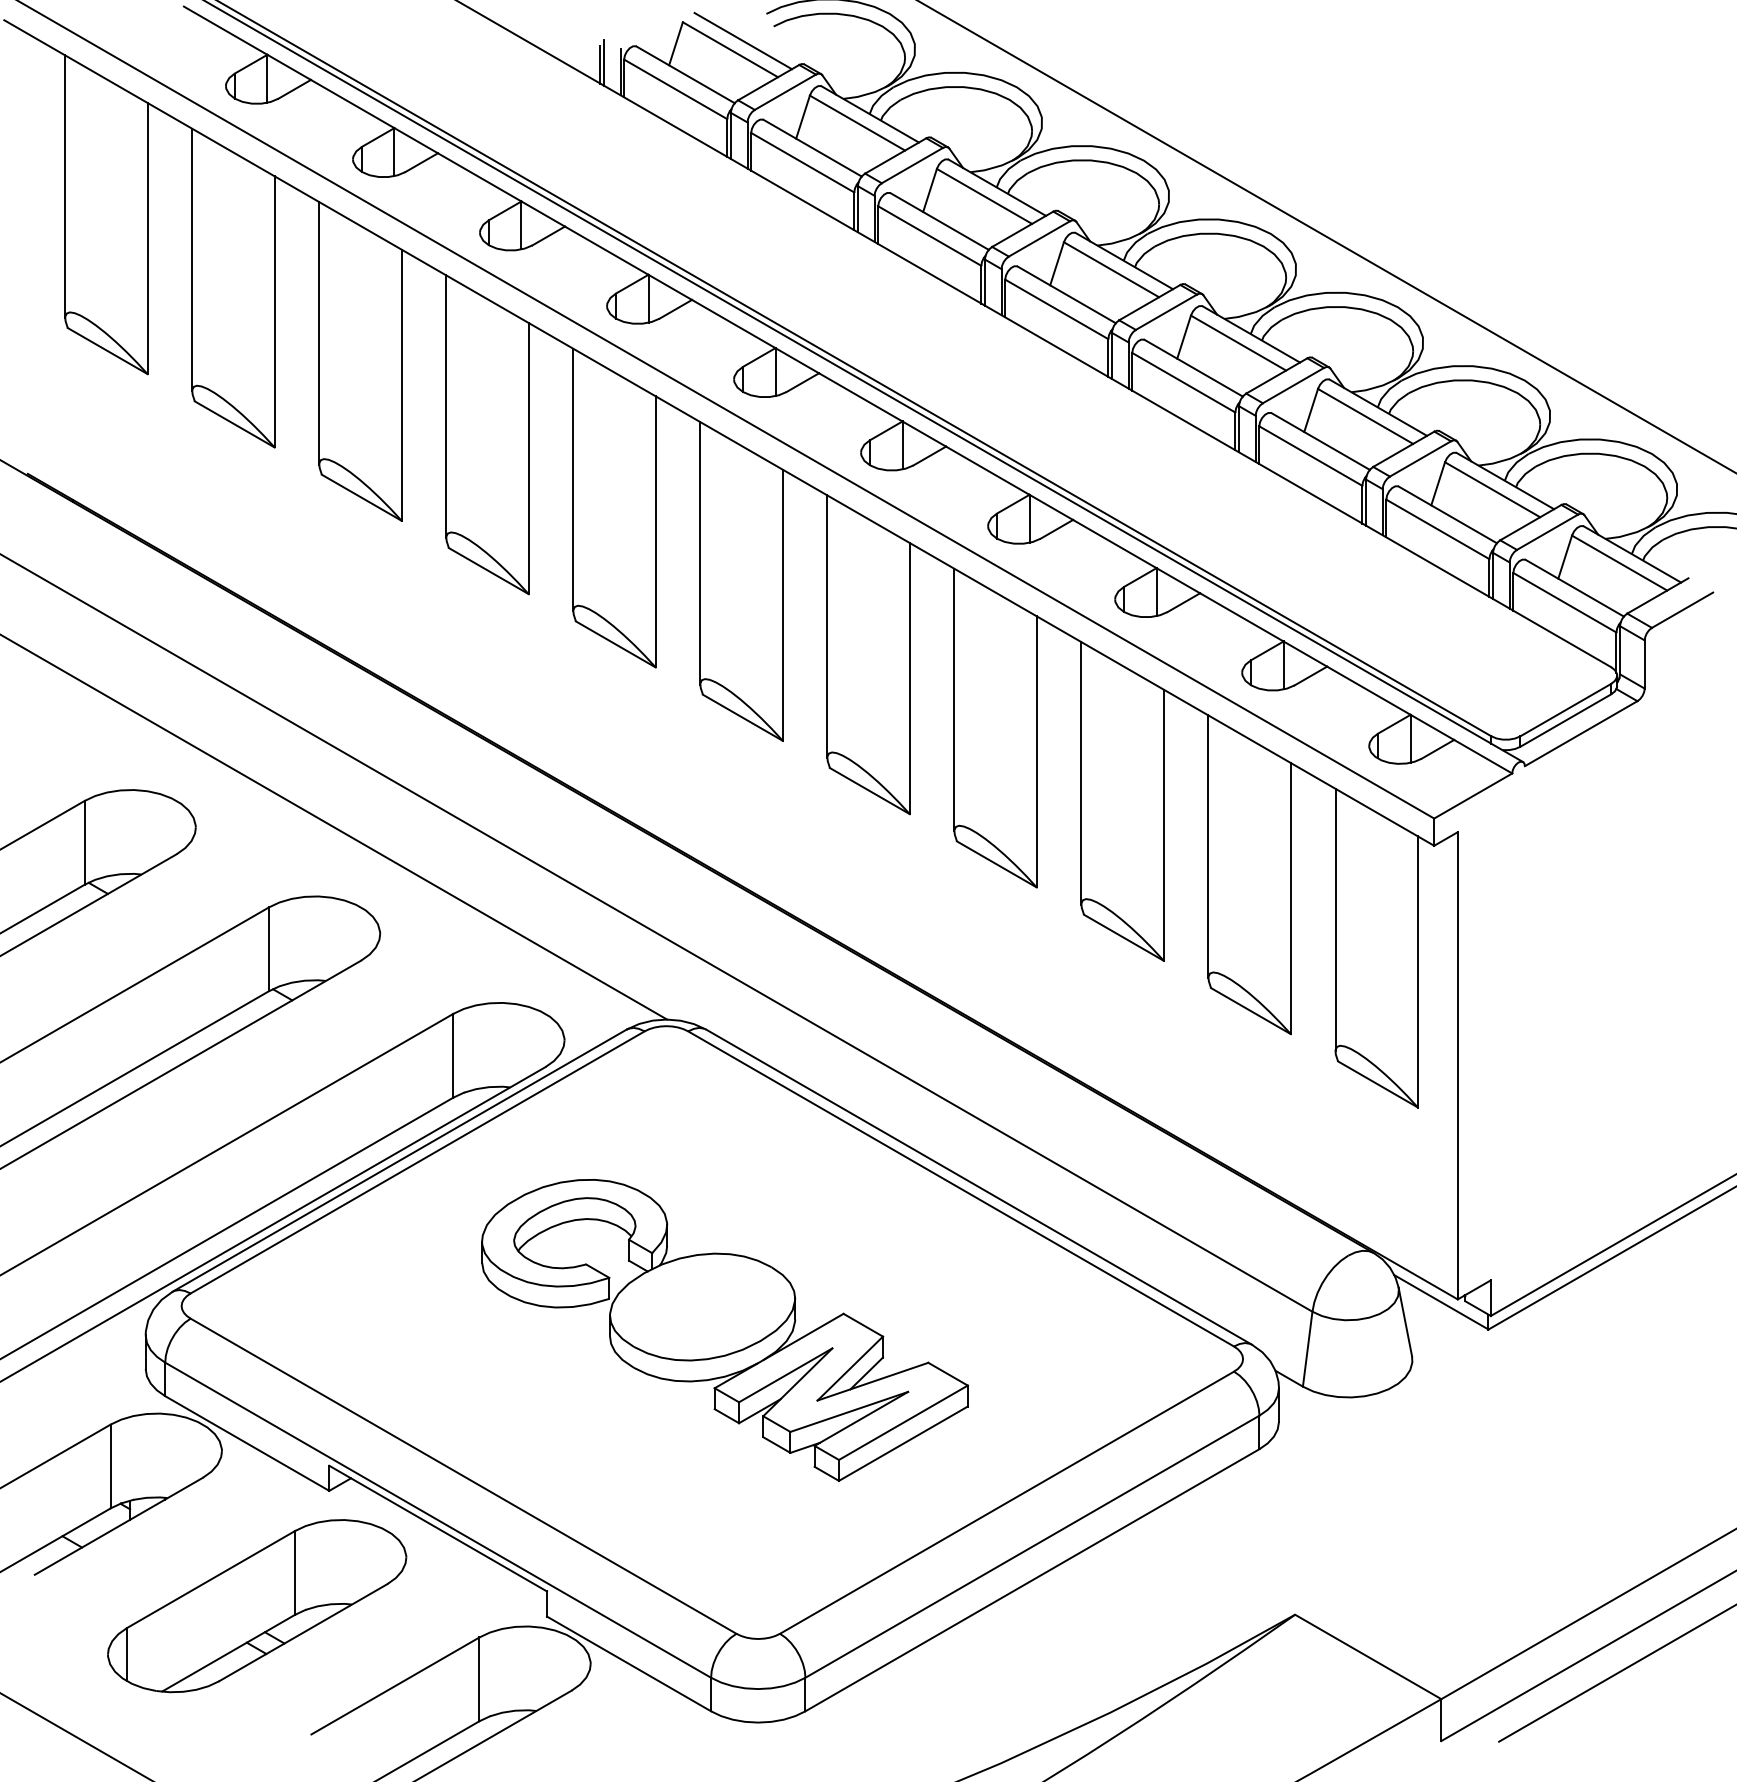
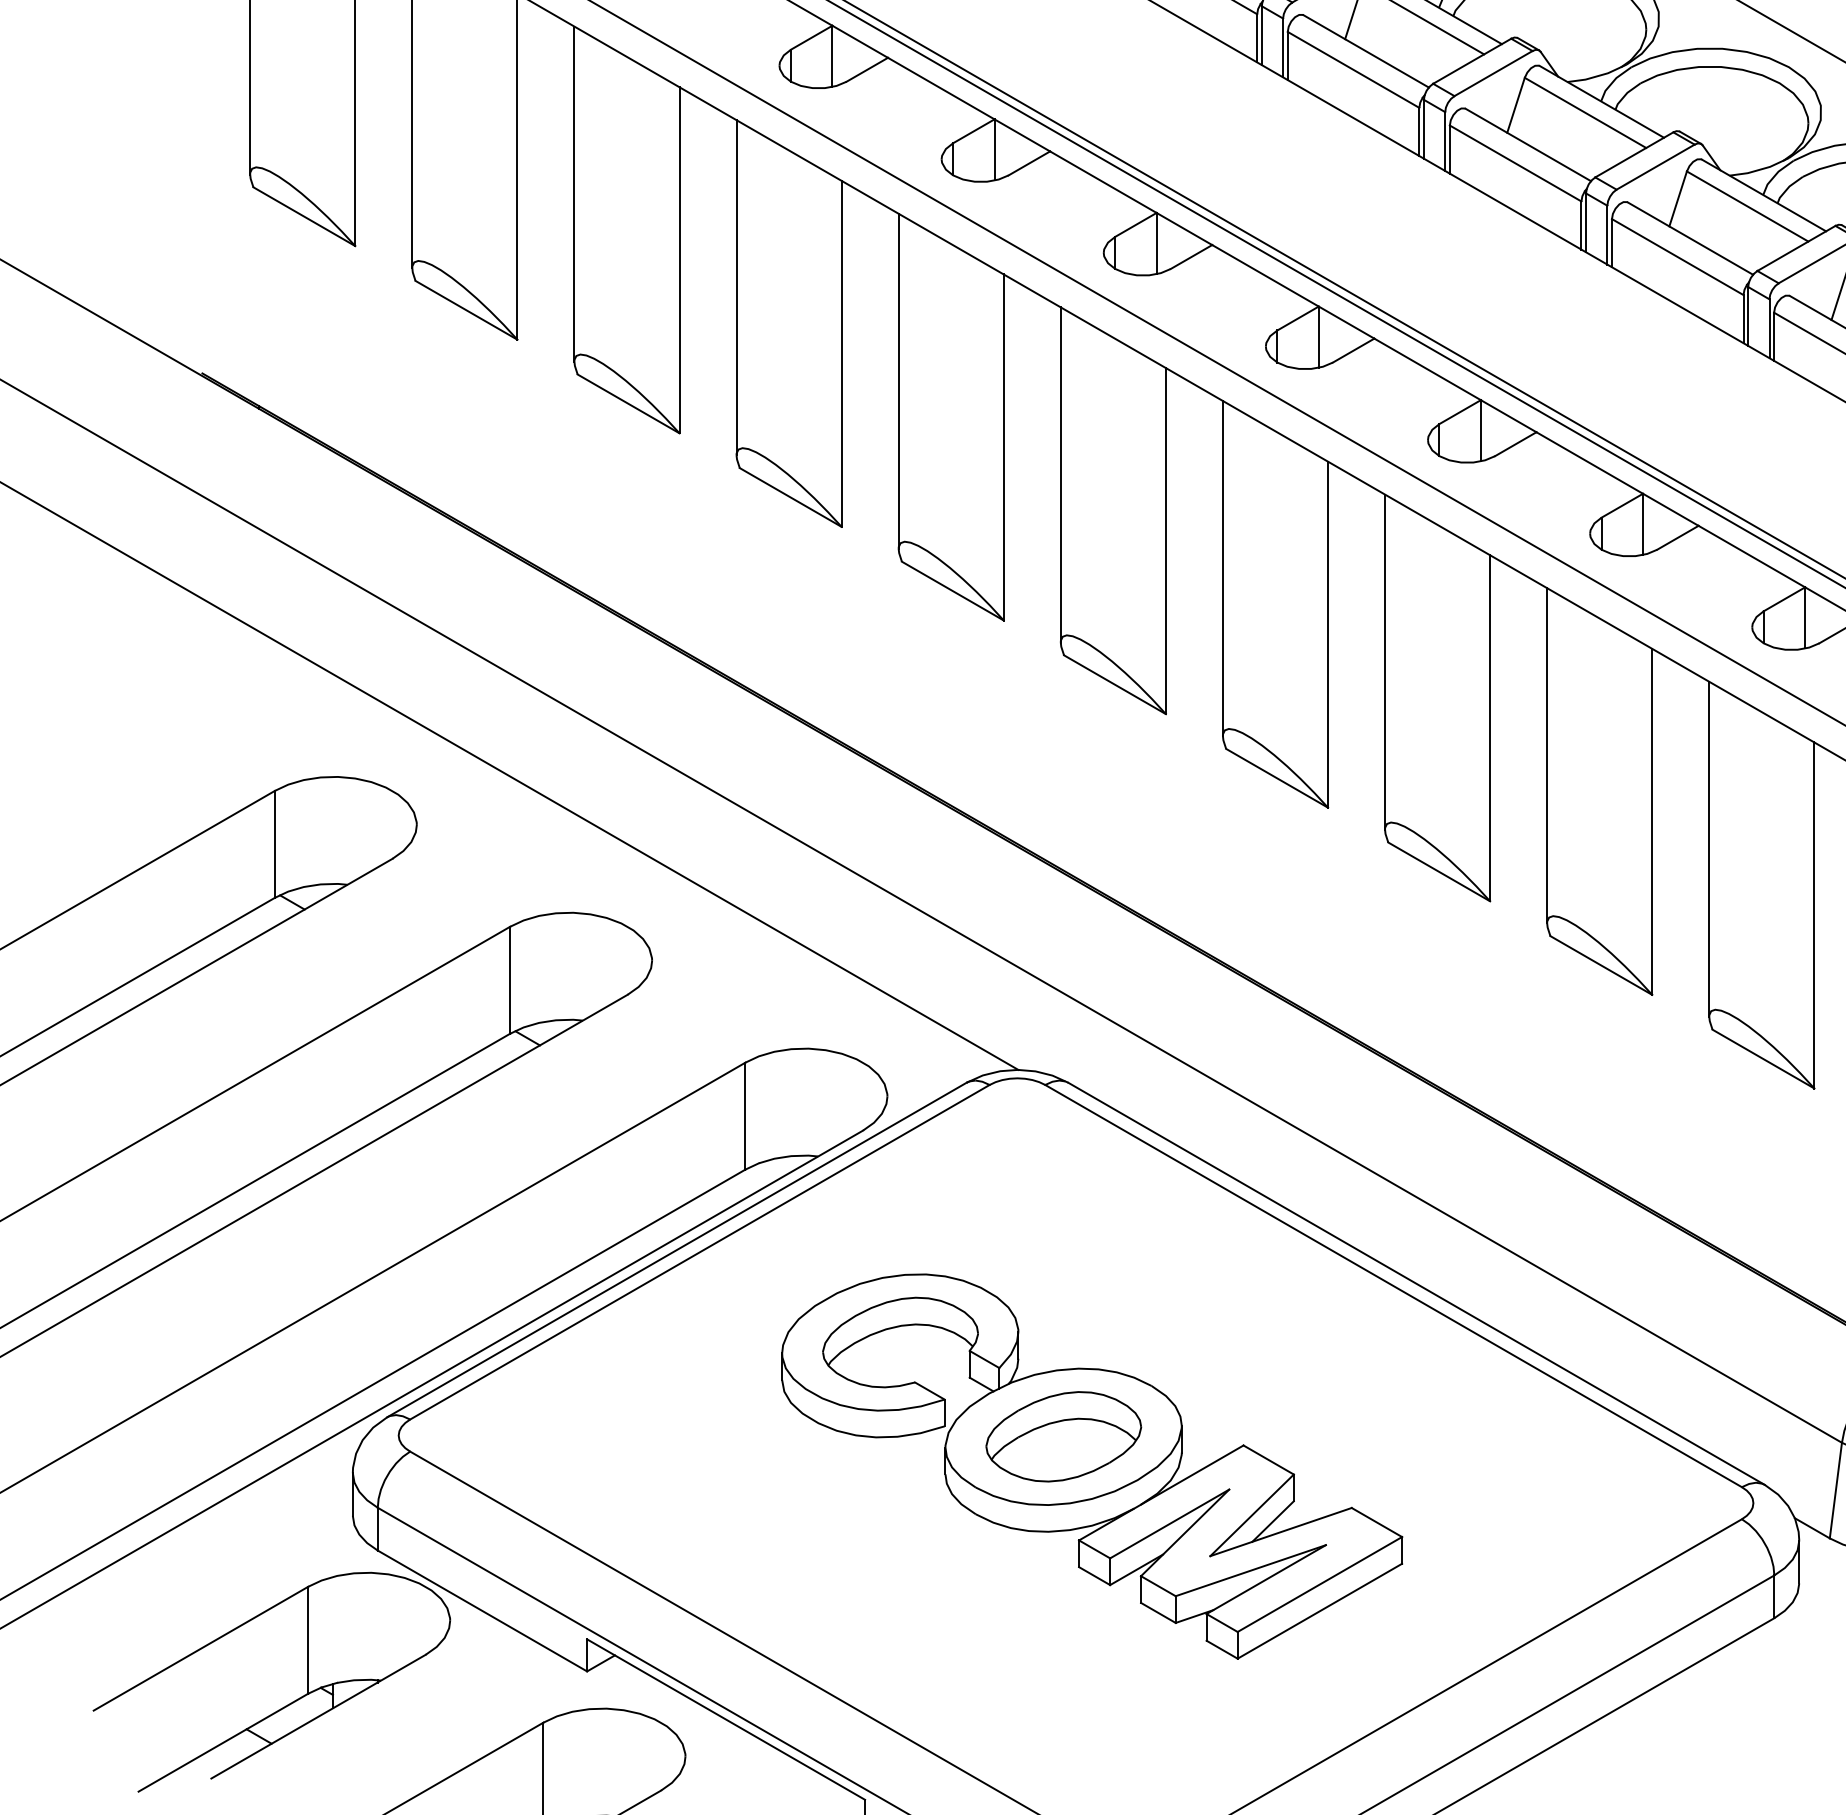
part: (702, 1306) -> (1063, 1436), added

